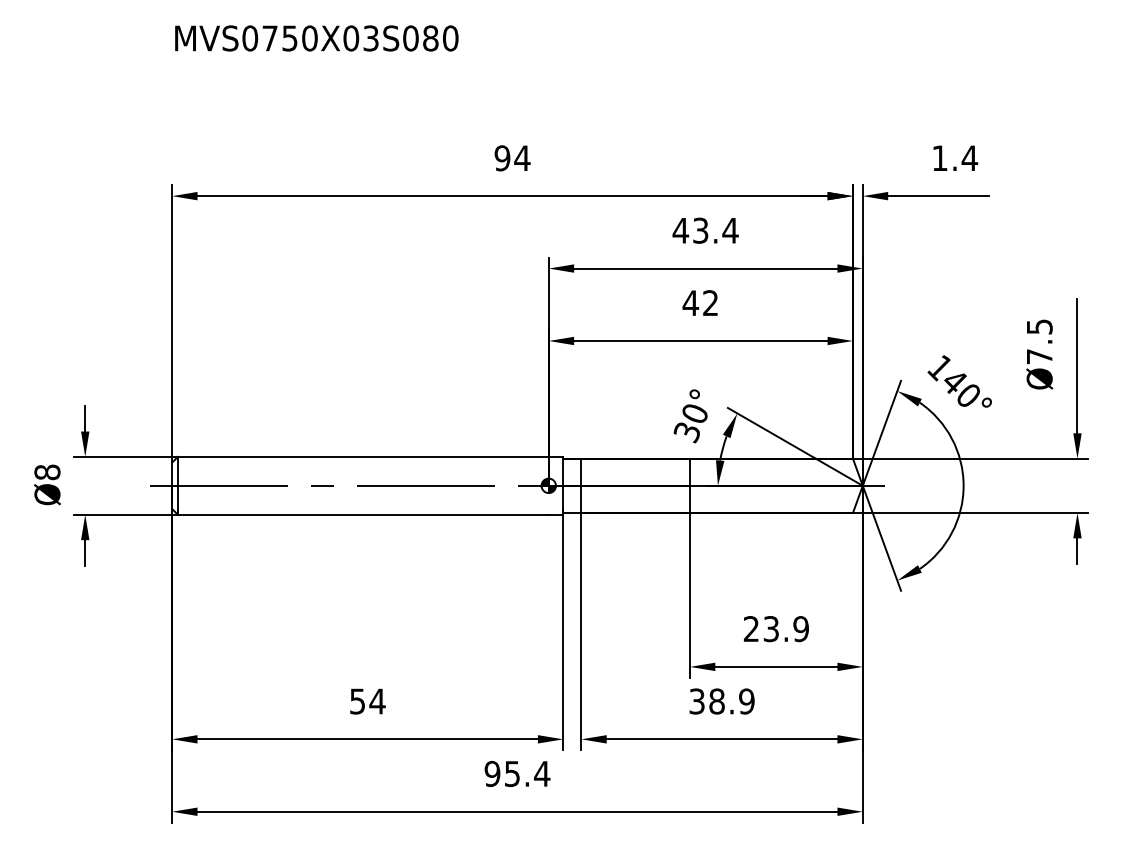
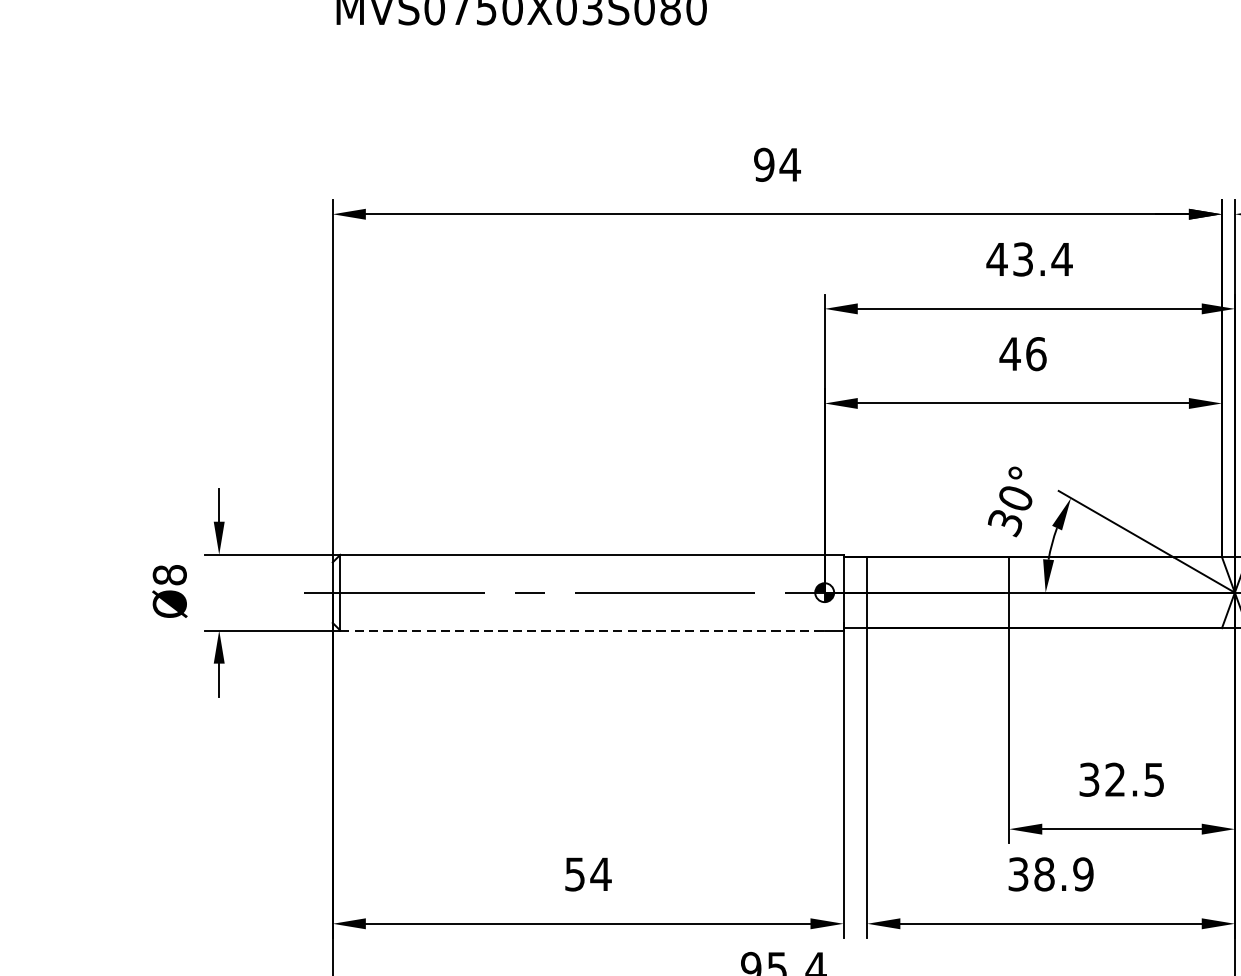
text: (710, 303) -> (1035, 354), 42 -> 46
line: (363, 514) -> (582, 630), solid -> dashed
text: (776, 629) -> (1122, 780), 23.9 -> 32.5

